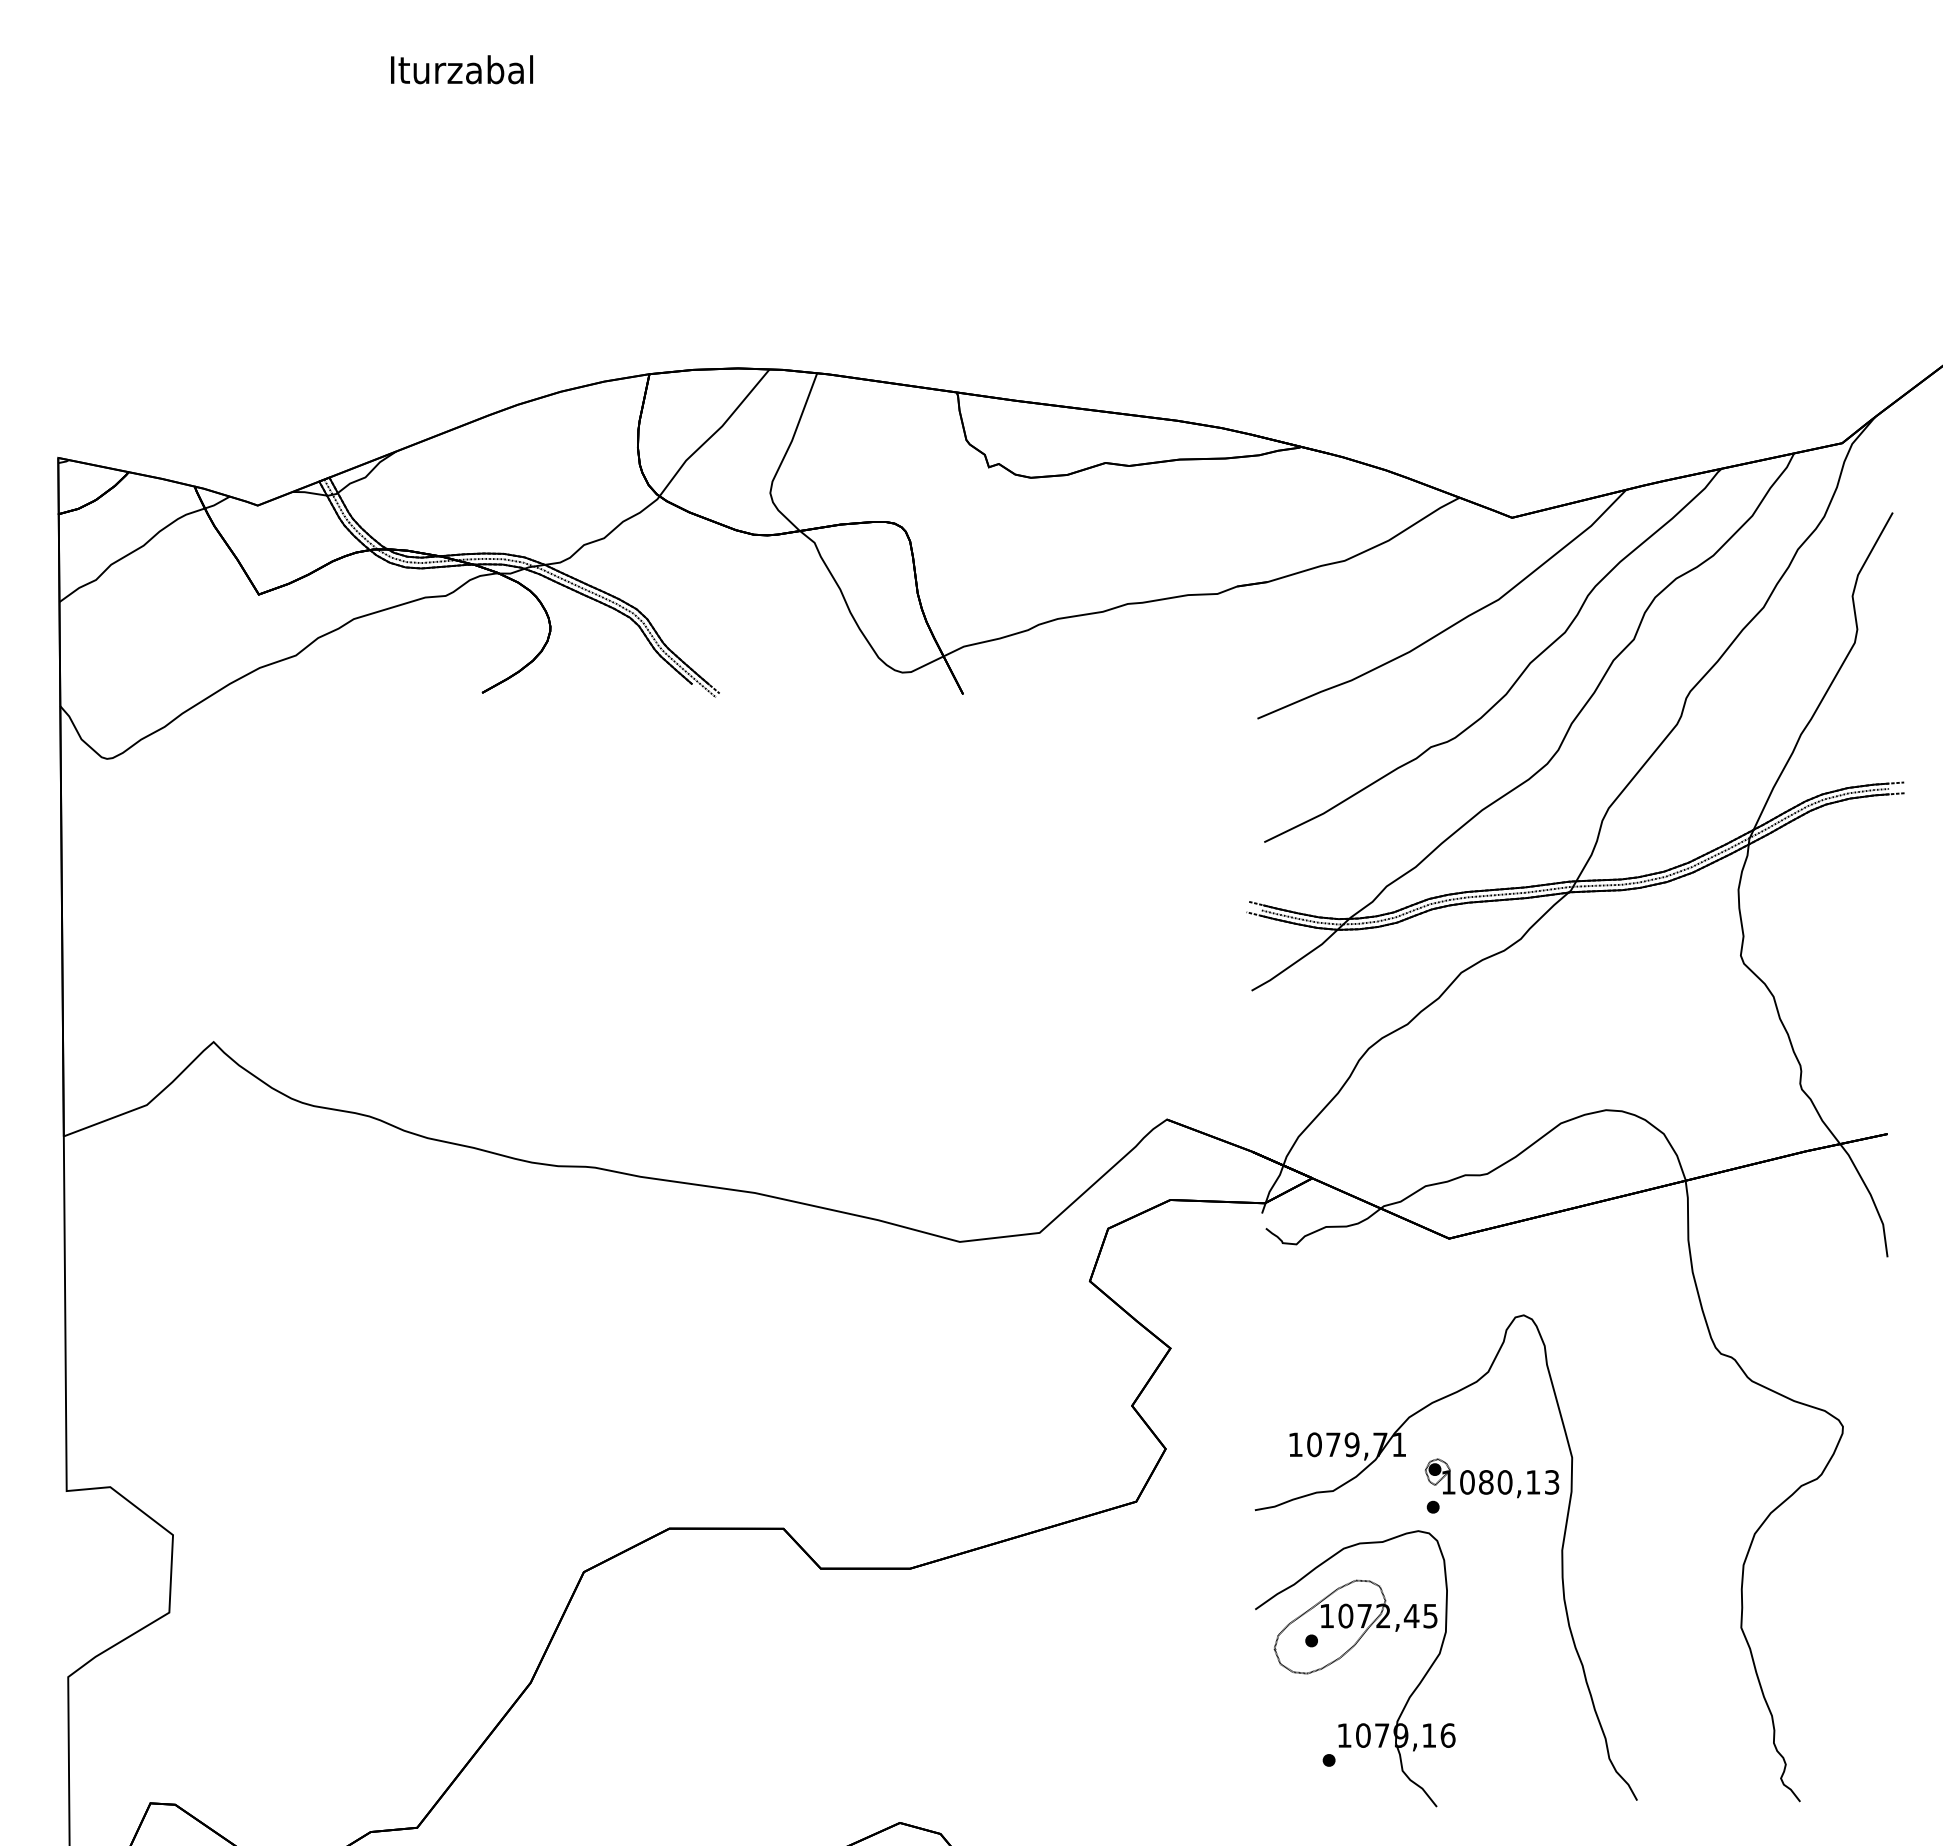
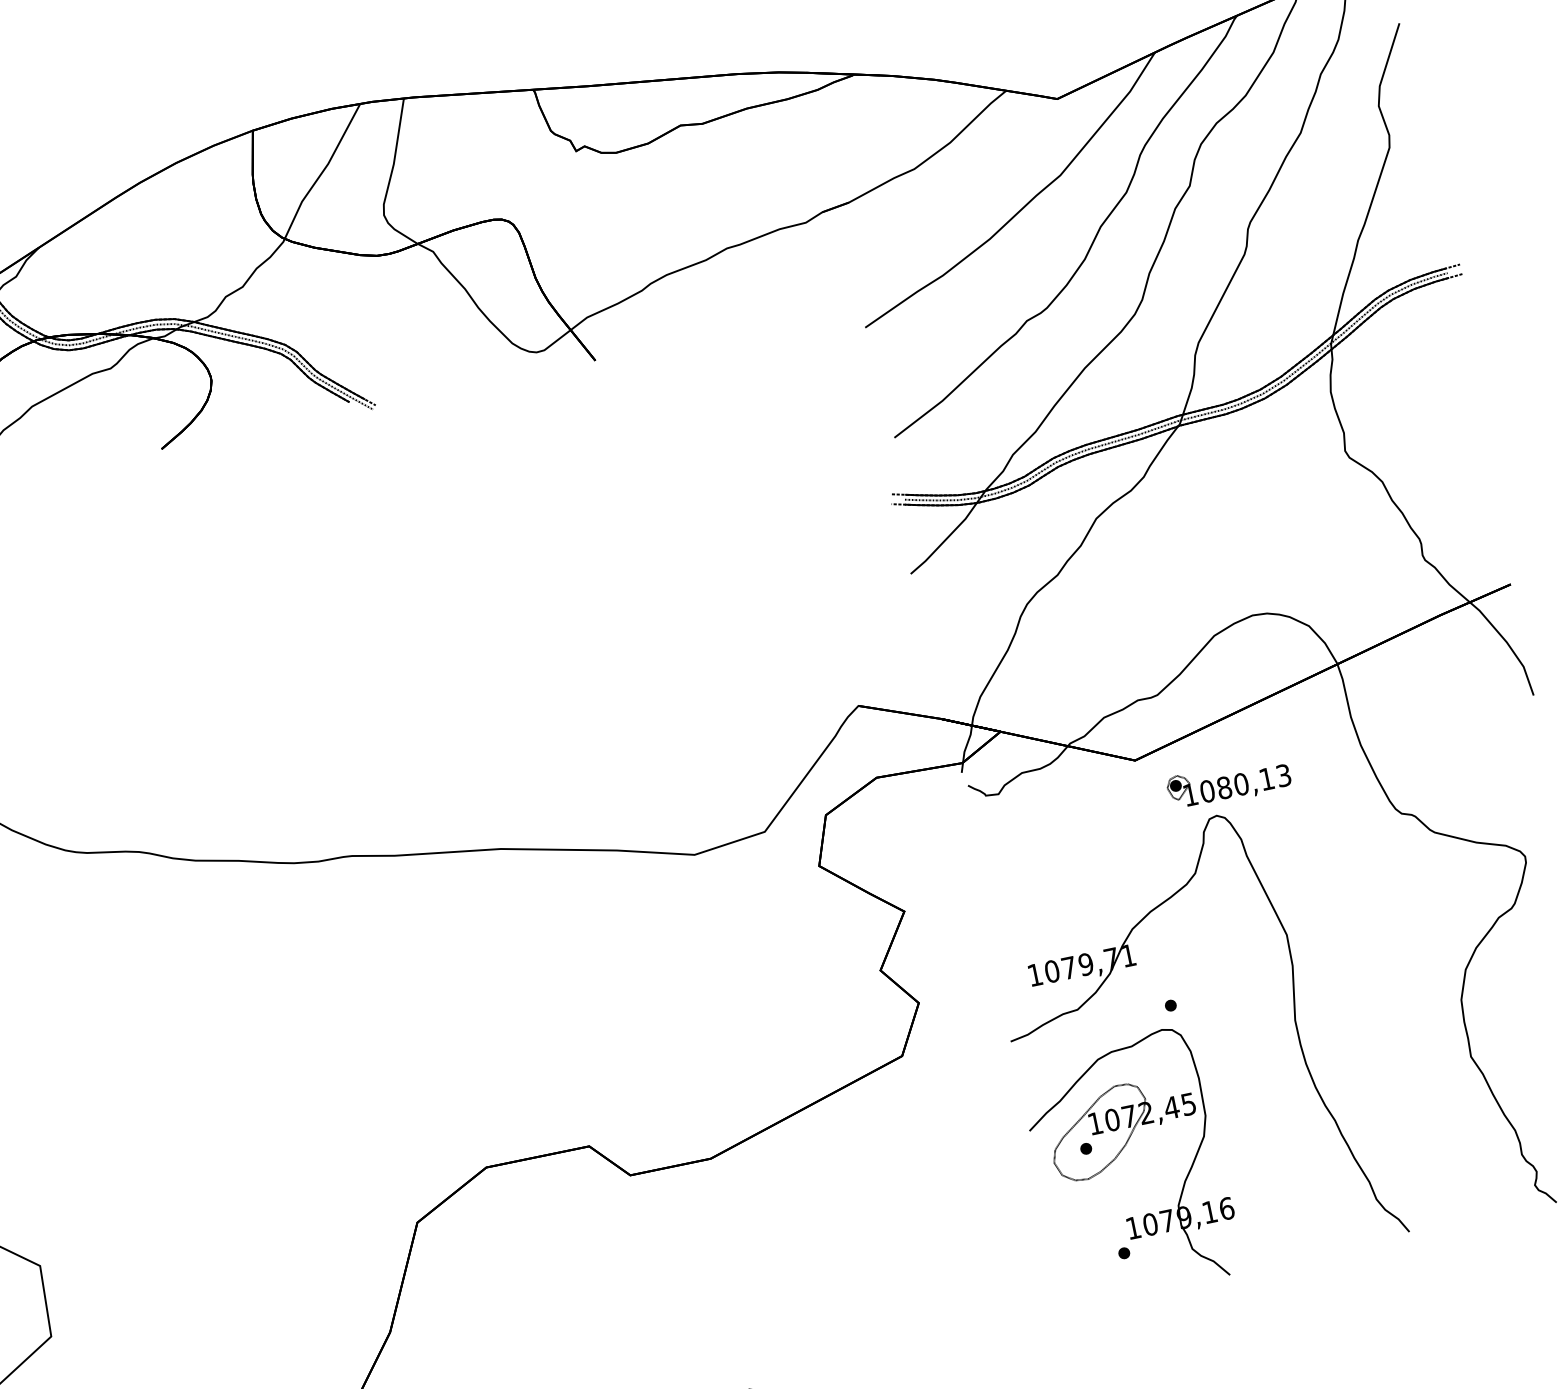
part: (1491, 1478) -> (1228, 783), moved

